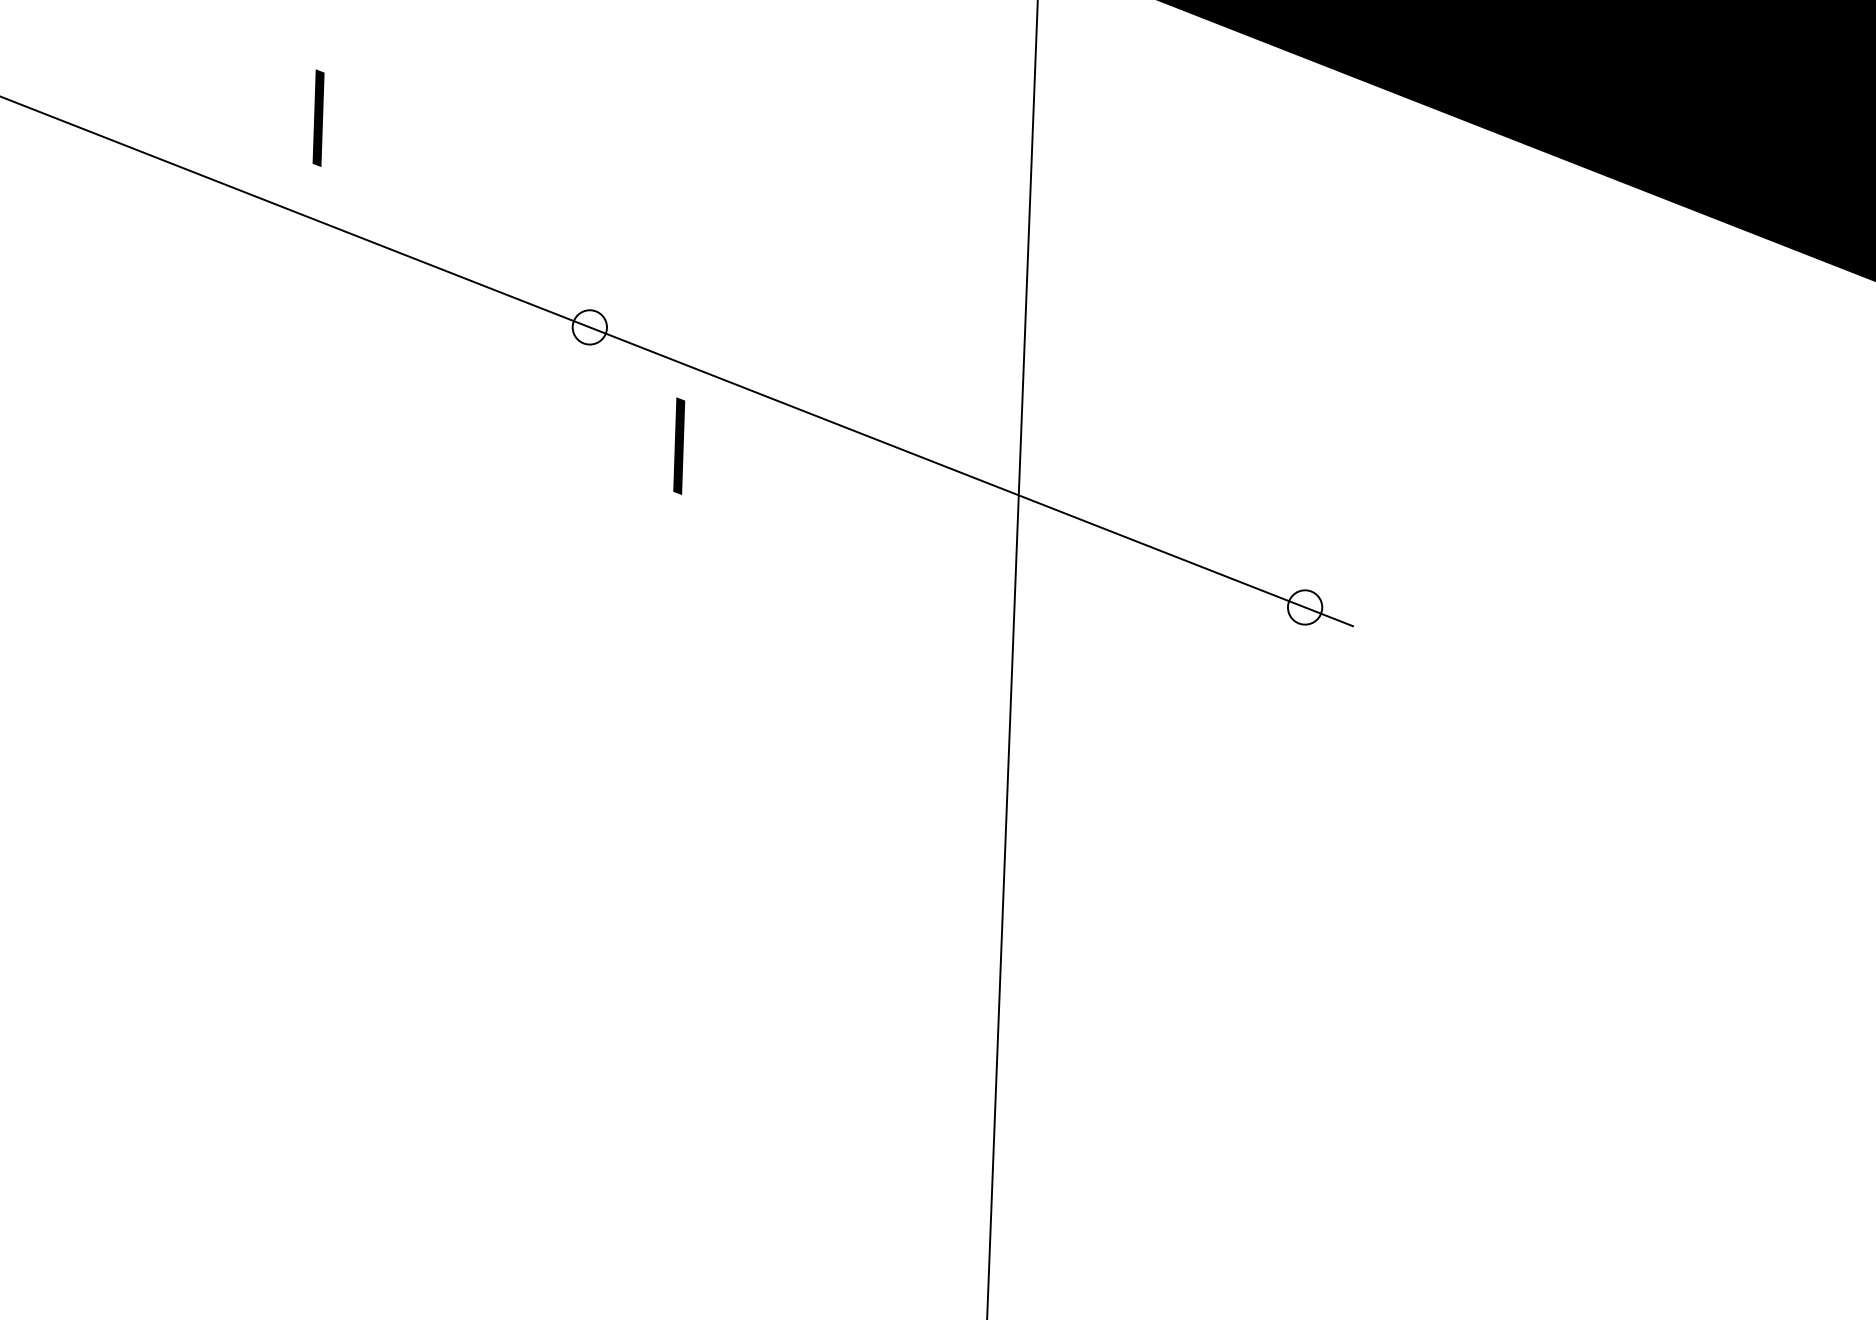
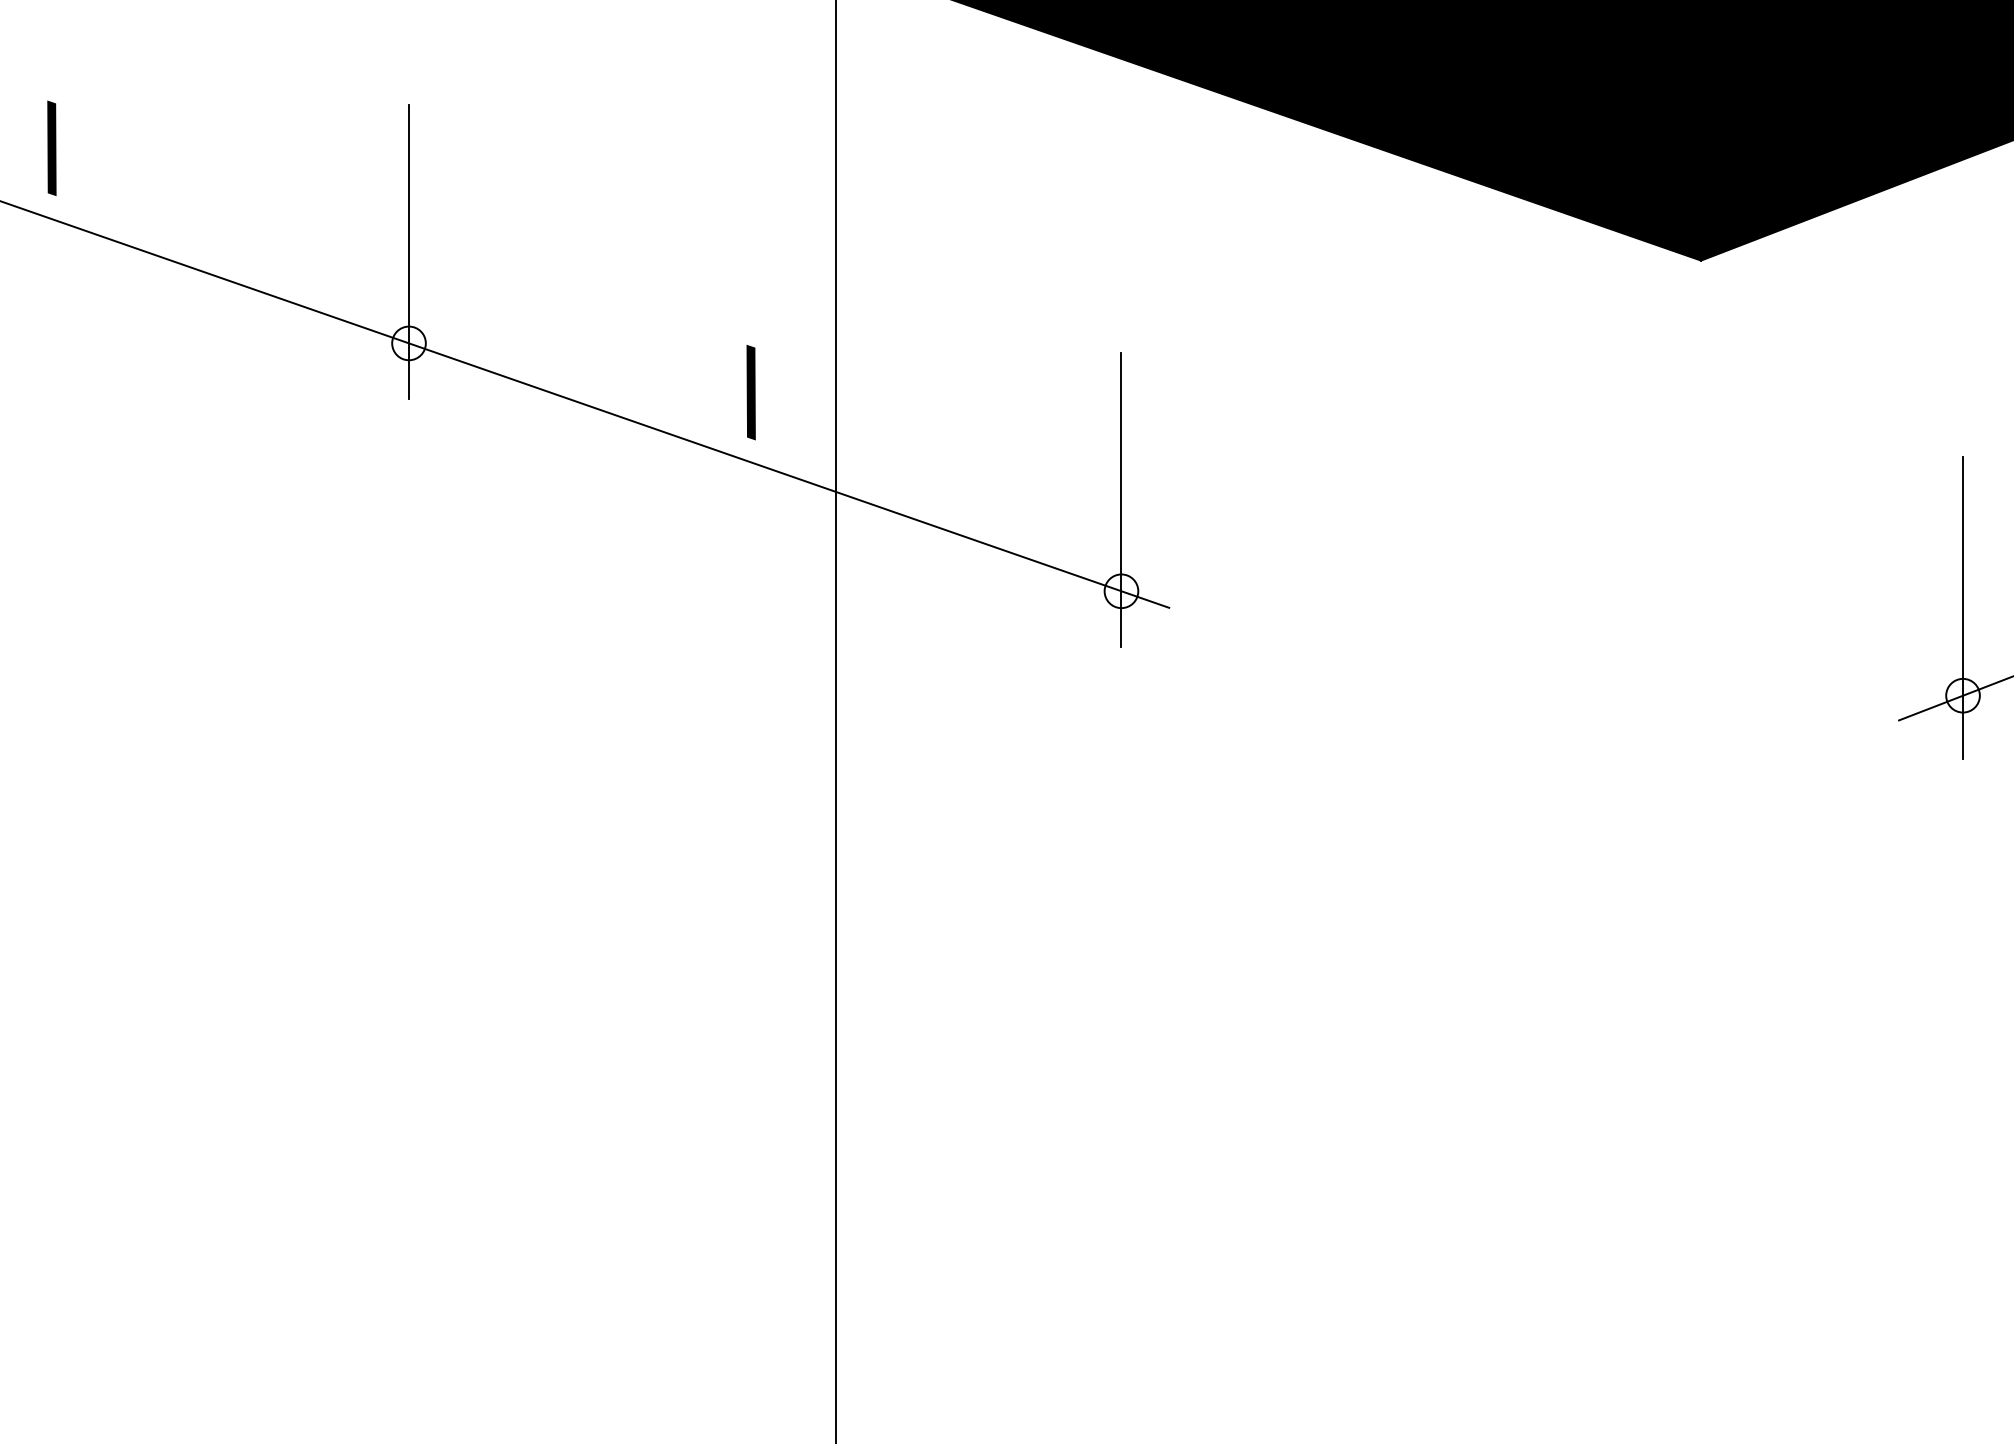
text: (318, 117) -> (51, 147), moved
line: (593, 233) -> (409, 251), added
text: (678, 446) -> (750, 392), moved
line: (1308, 514) -> (1121, 499), added

